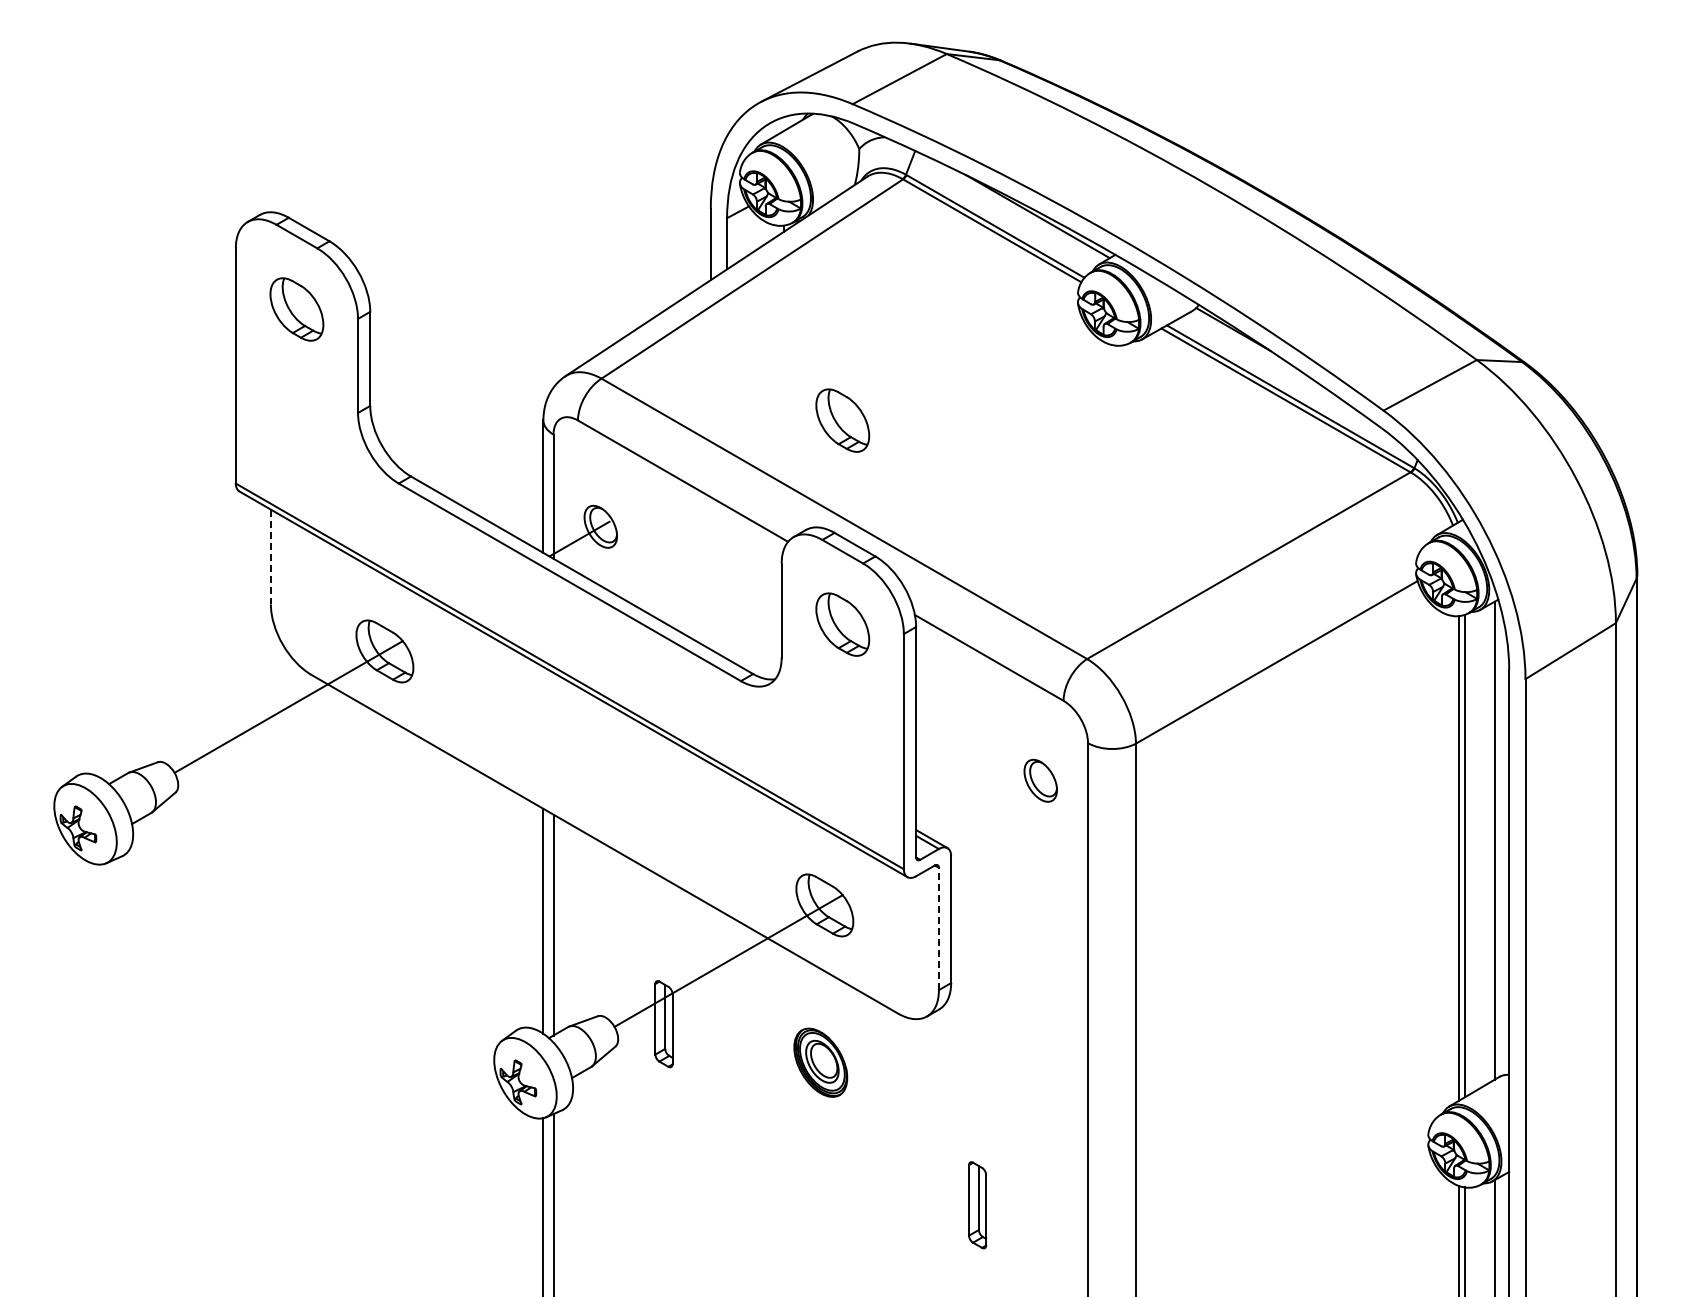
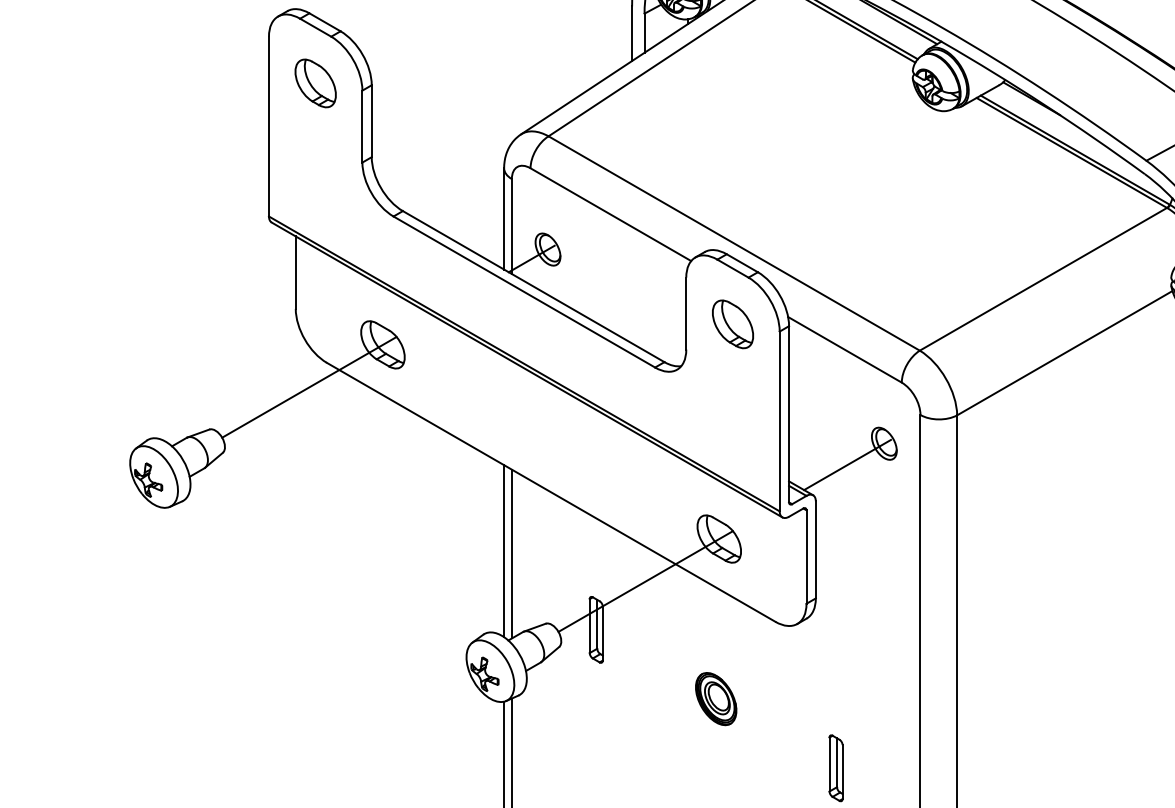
part: (842, 420) -> (732, 168), removed
line: (270, 557) -> (295, 273), dashed -> solid
line: (992, 808) -> (847, 464), added
line: (938, 928) -> (806, 556), dashed -> solid
part: (820, 1062) -> (715, 698), moved

